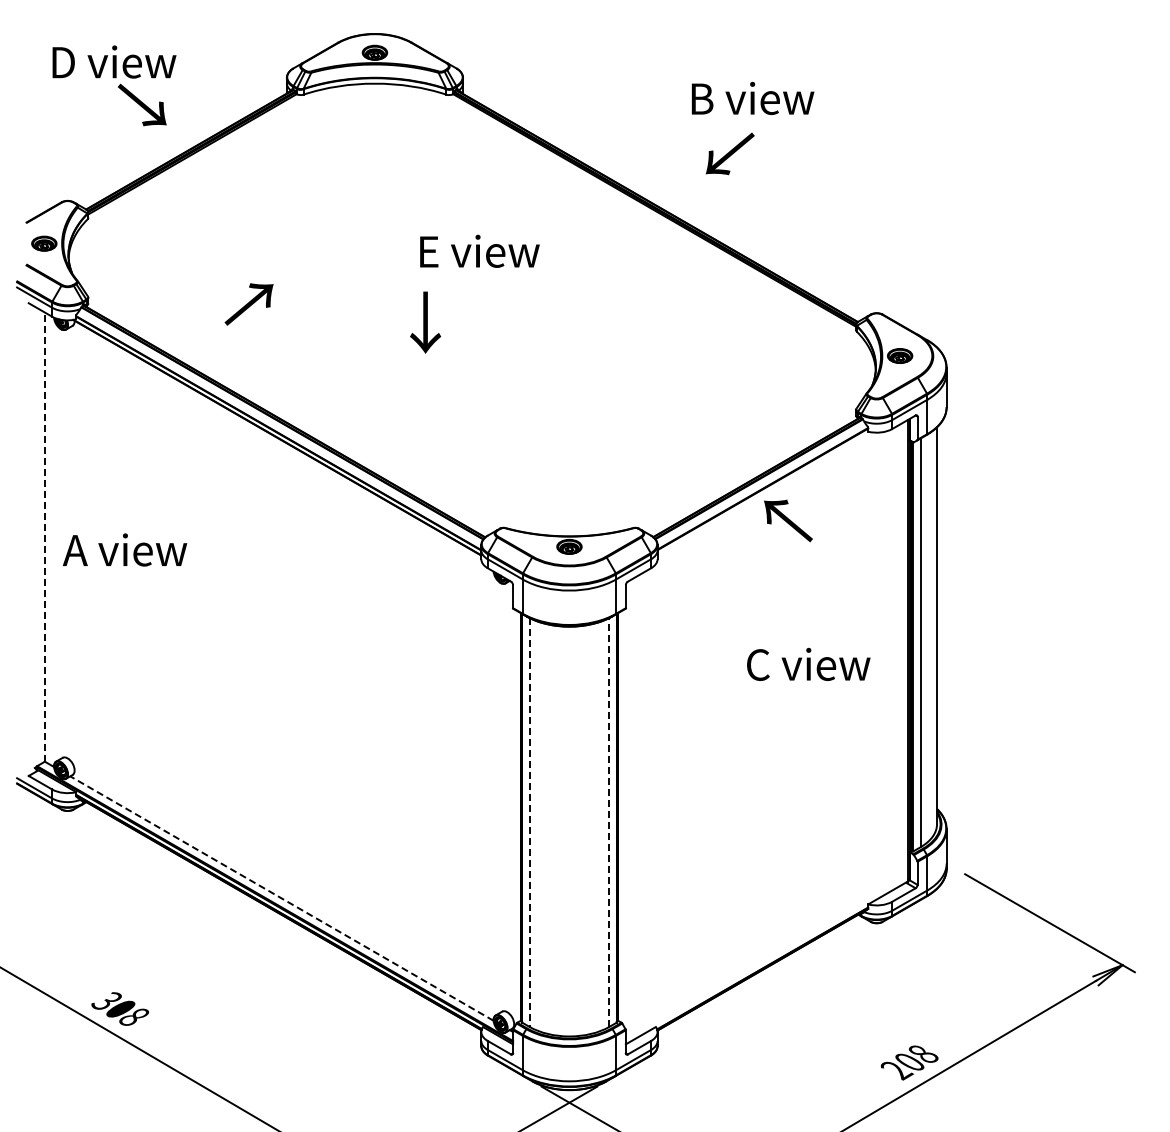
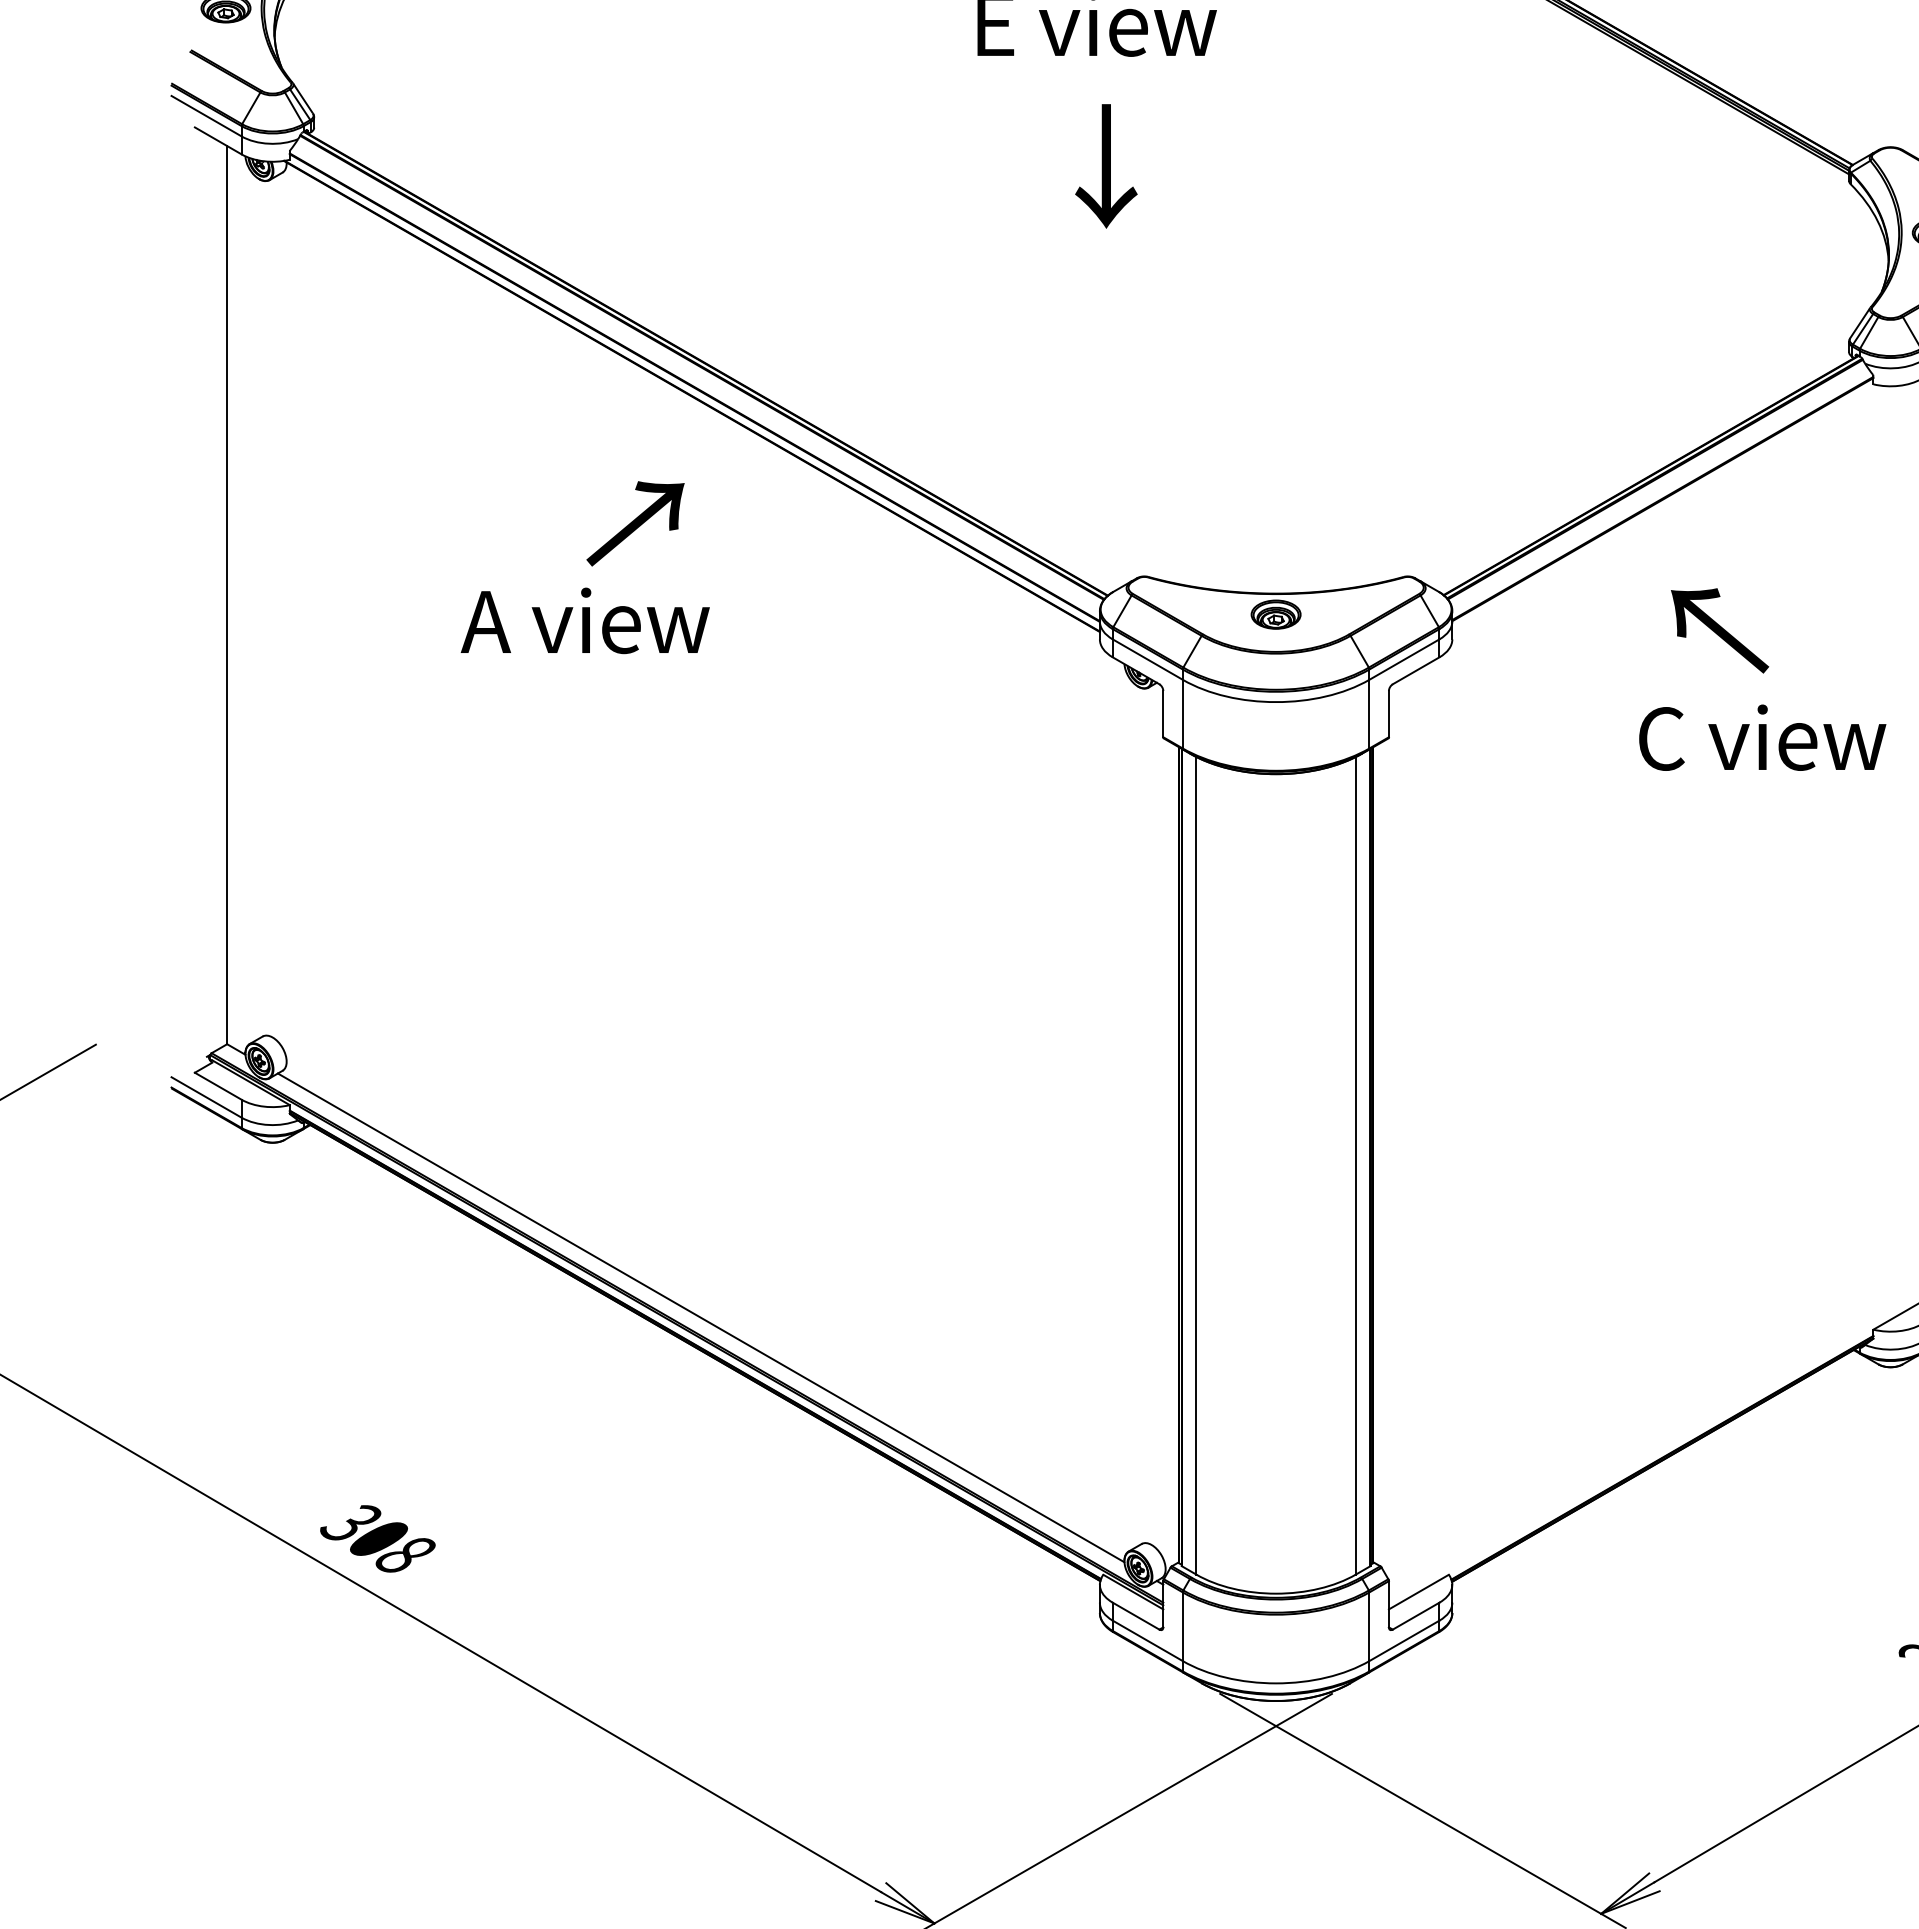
text: (248, 304) -> (634, 523), moved
text: (425, 322) -> (1106, 165), moved
text: (788, 520) -> (1720, 629), moved
line: (44, 537) -> (226, 595), dashed -> solid
text: (124, 549) -> (584, 619), moved
text: (808, 663) -> (1762, 735), moved
line: (609, 822) -> (1356, 1165), dashed -> solid
line: (529, 823) -> (1196, 1167), dashed -> solid
line: (281, 898) -> (700, 1317), dashed -> solid

